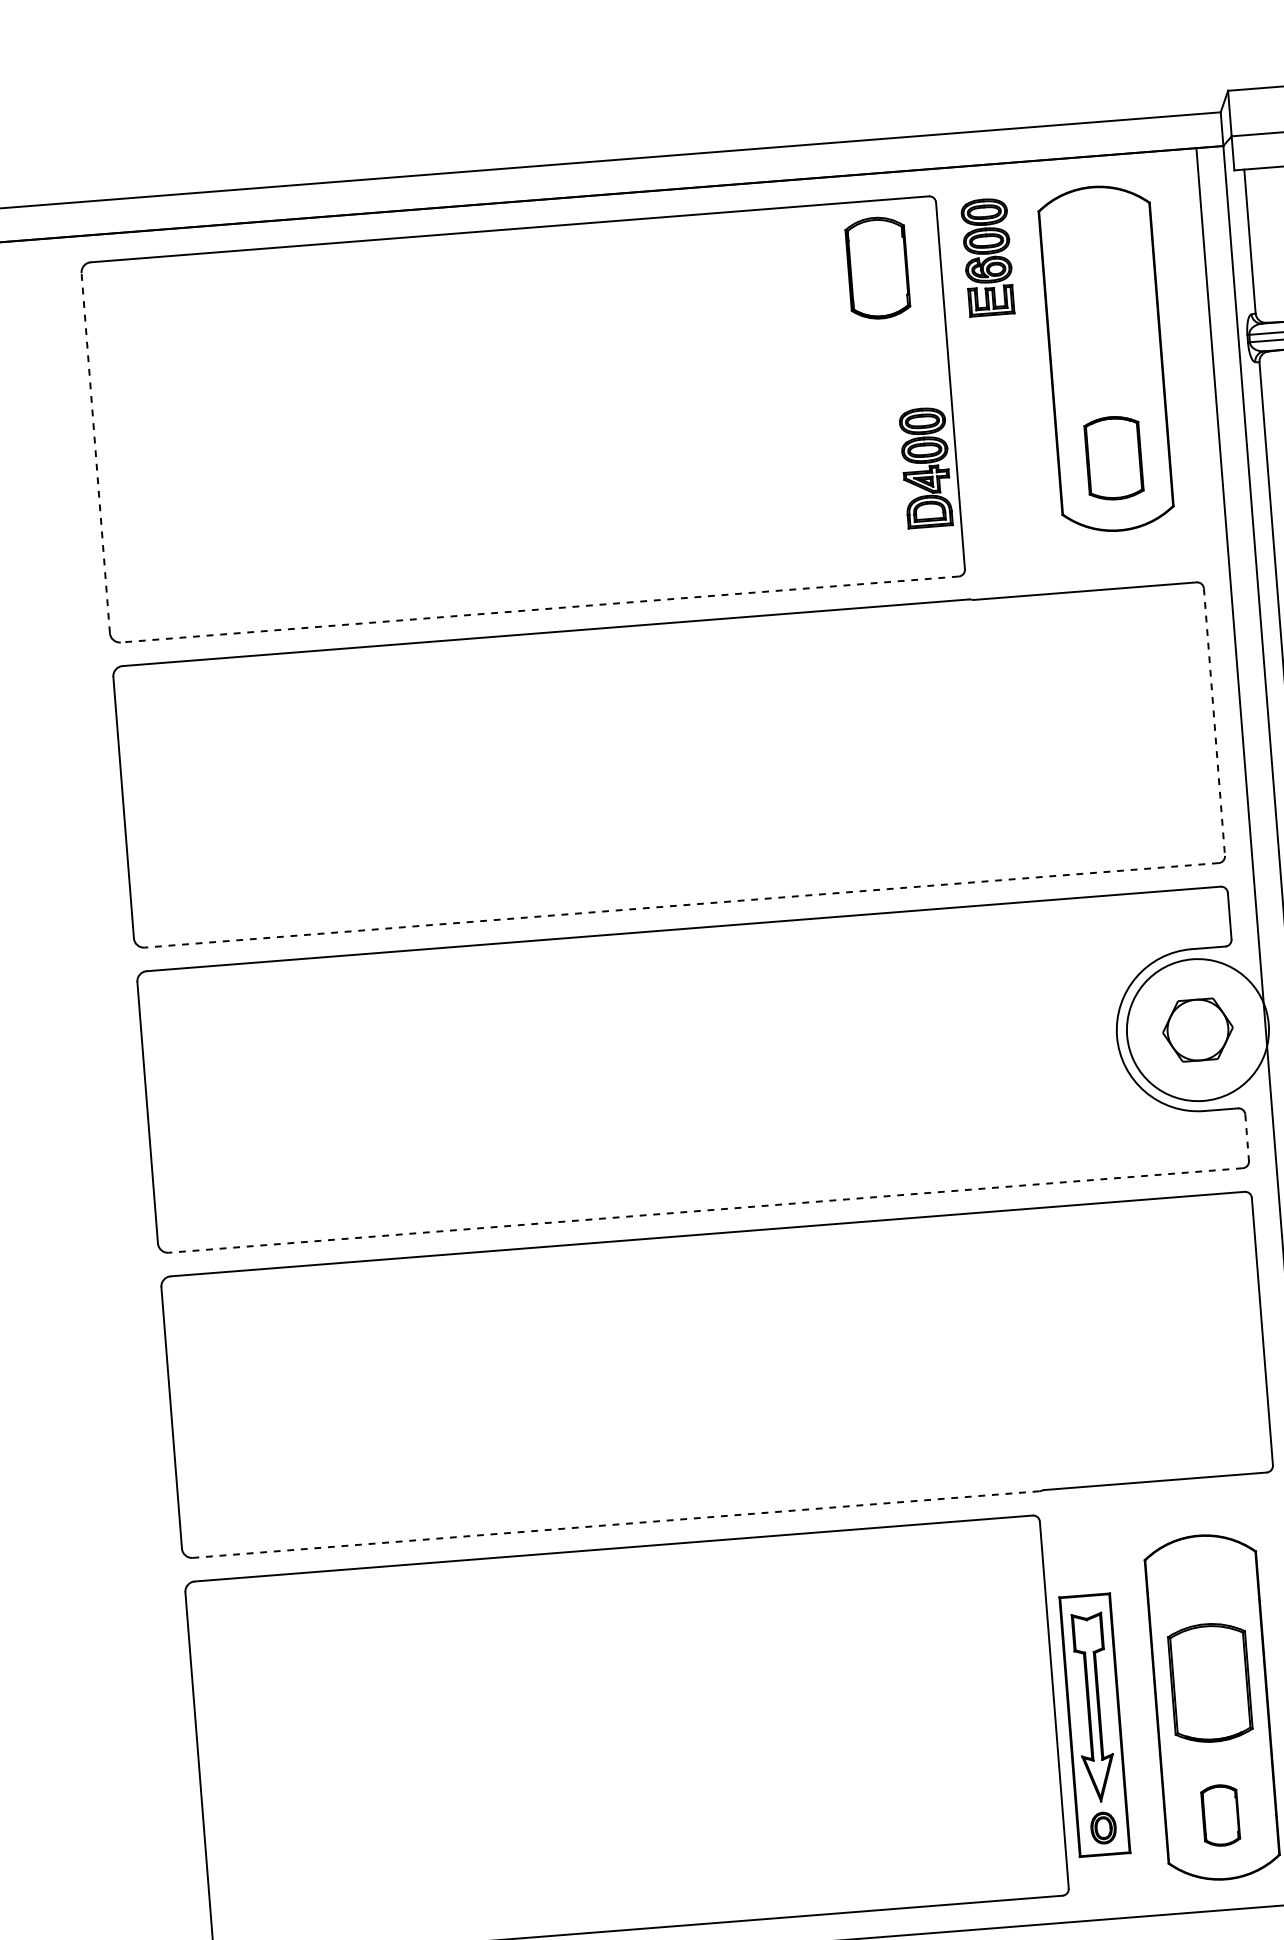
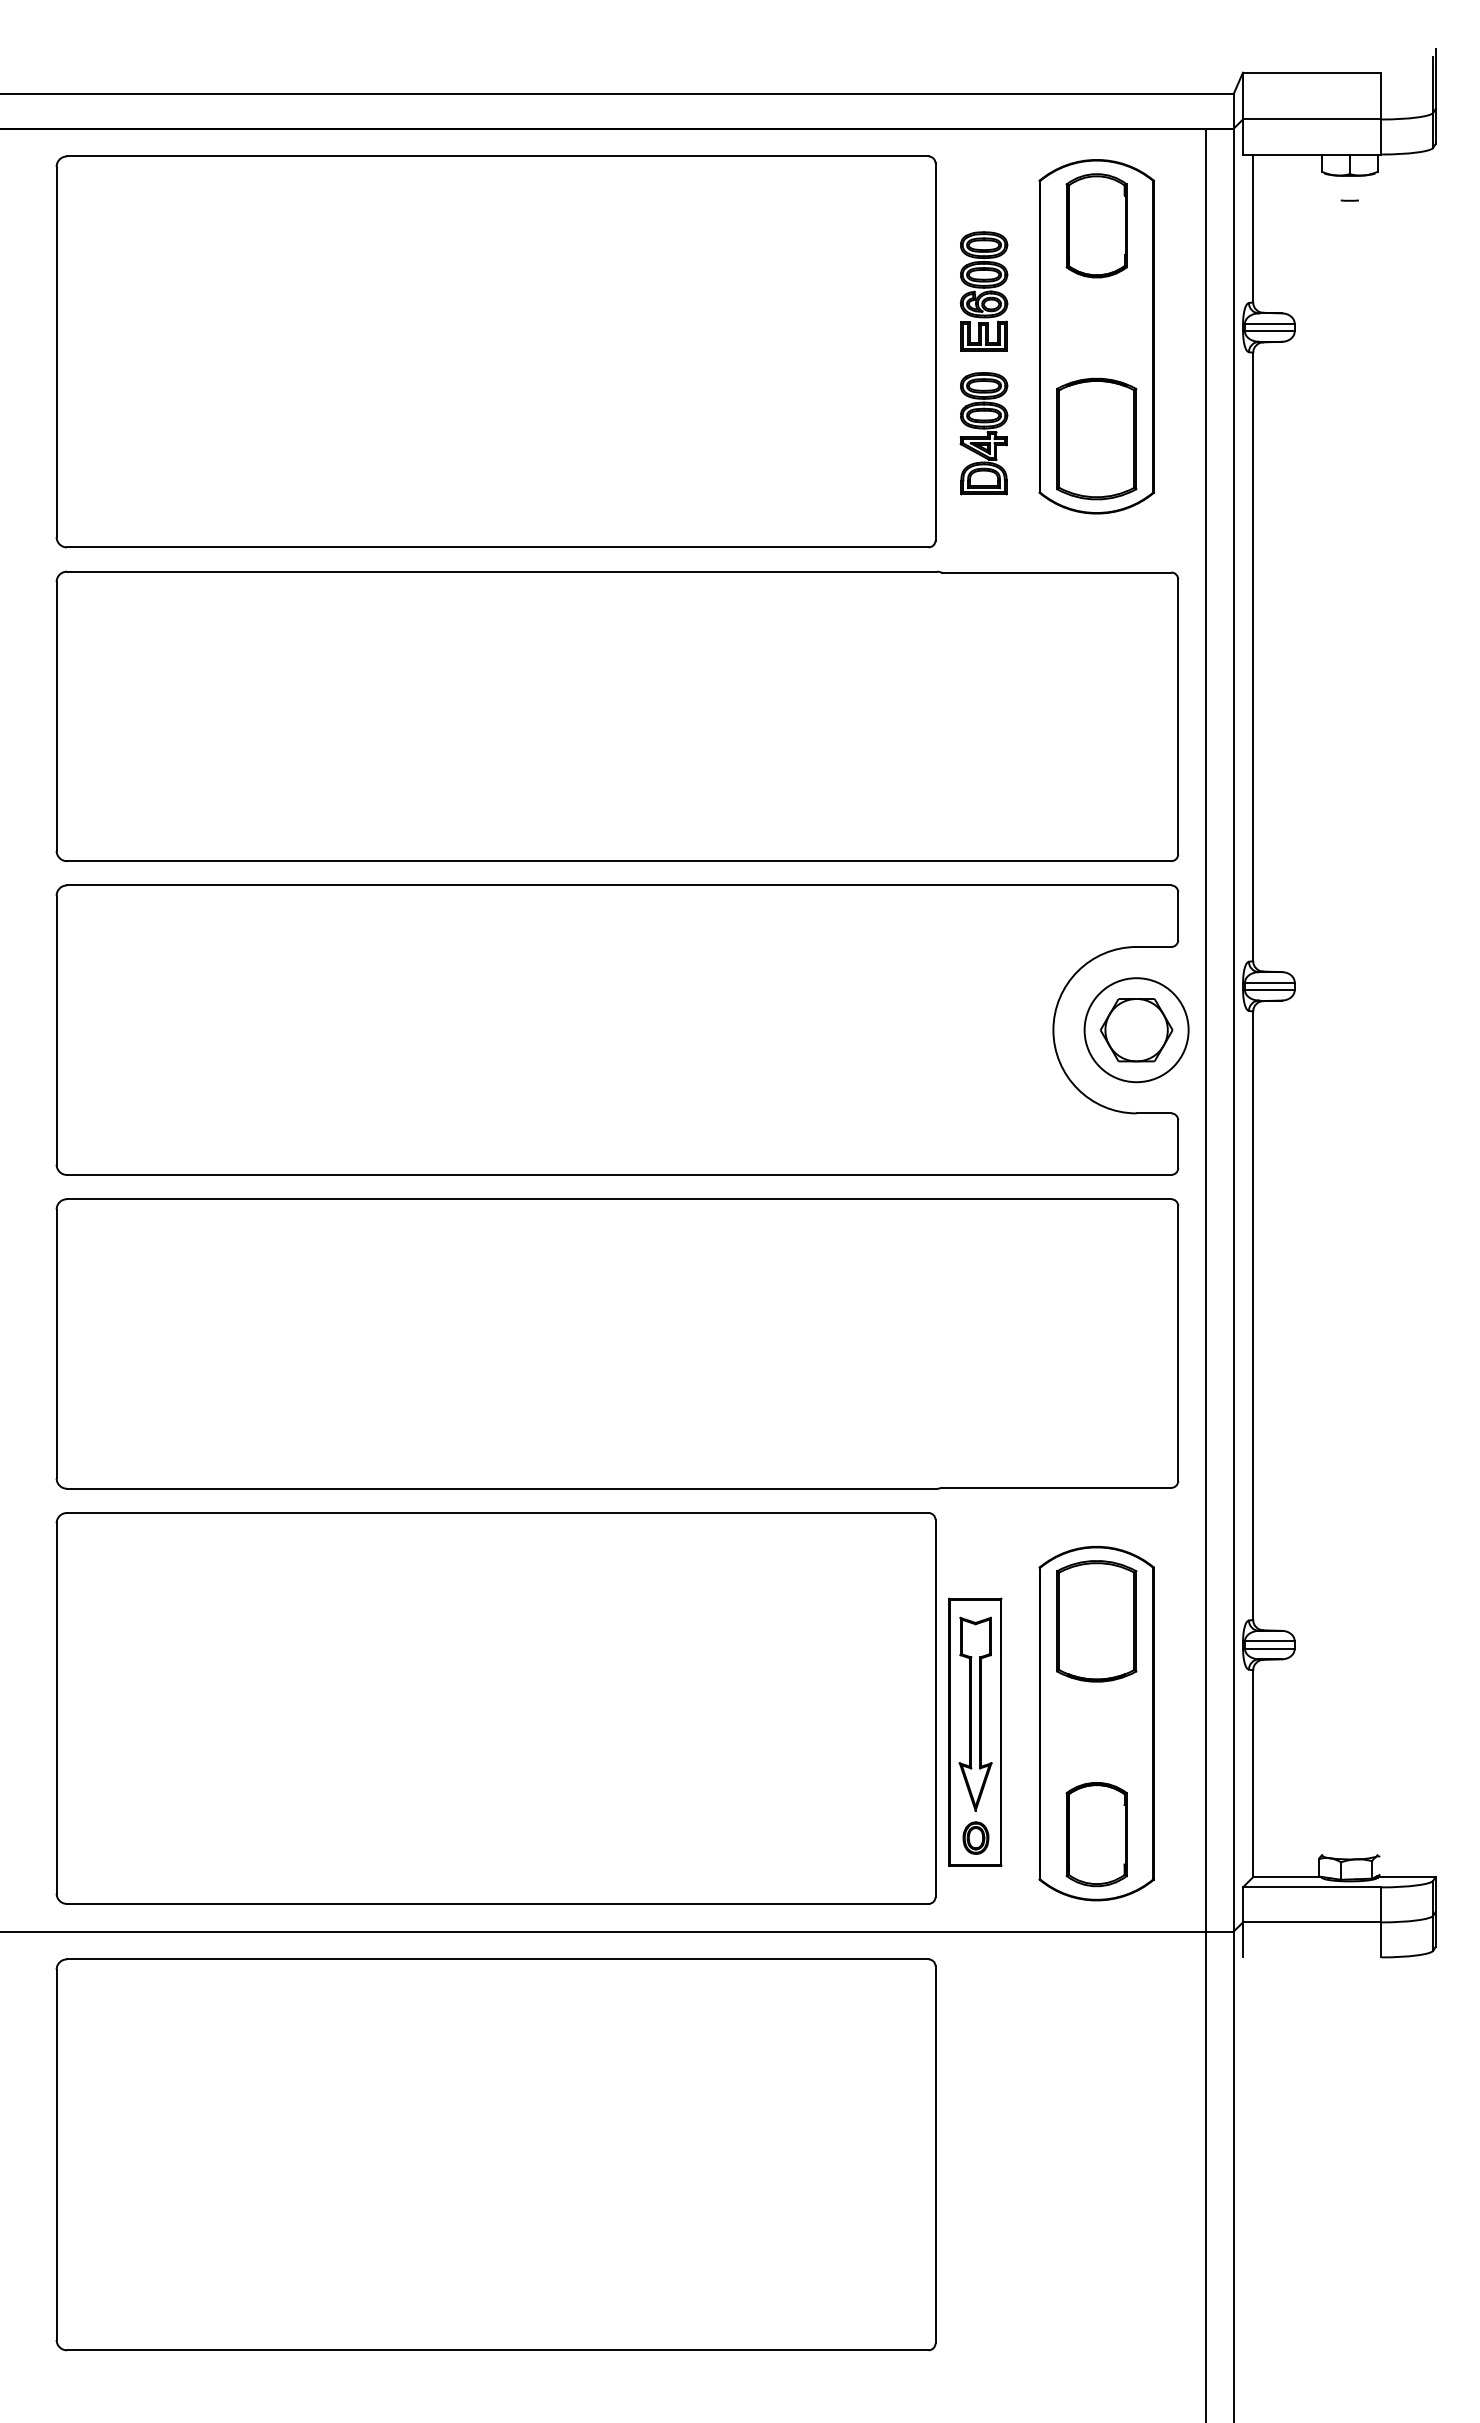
part: (987, 257) -> (983, 291), moved
part: (877, 267) -> (1096, 225), moved
line: (95, 452) -> (56, 351), dashed -> solid
part: (1113, 457) -> (1096, 438), size x1.43
part: (925, 467) -> (983, 433), moved
line: (539, 609) -> (497, 547), dashed -> solid
line: (1214, 722) -> (1178, 717), dashed -> solid
line: (681, 905) -> (618, 861), dashed -> solid
circle: (1197, 1030) -> (1136, 1030), size x0.71
line: (1247, 1138) -> (1178, 1144), dashed -> solid
line: (705, 1210) -> (618, 1174), dashed -> solid
line: (615, 1524) -> (501, 1488), dashed -> solid
part: (1210, 1683) -> (1096, 1621), moved
part: (1220, 1815) -> (1096, 1834), size x1.67

